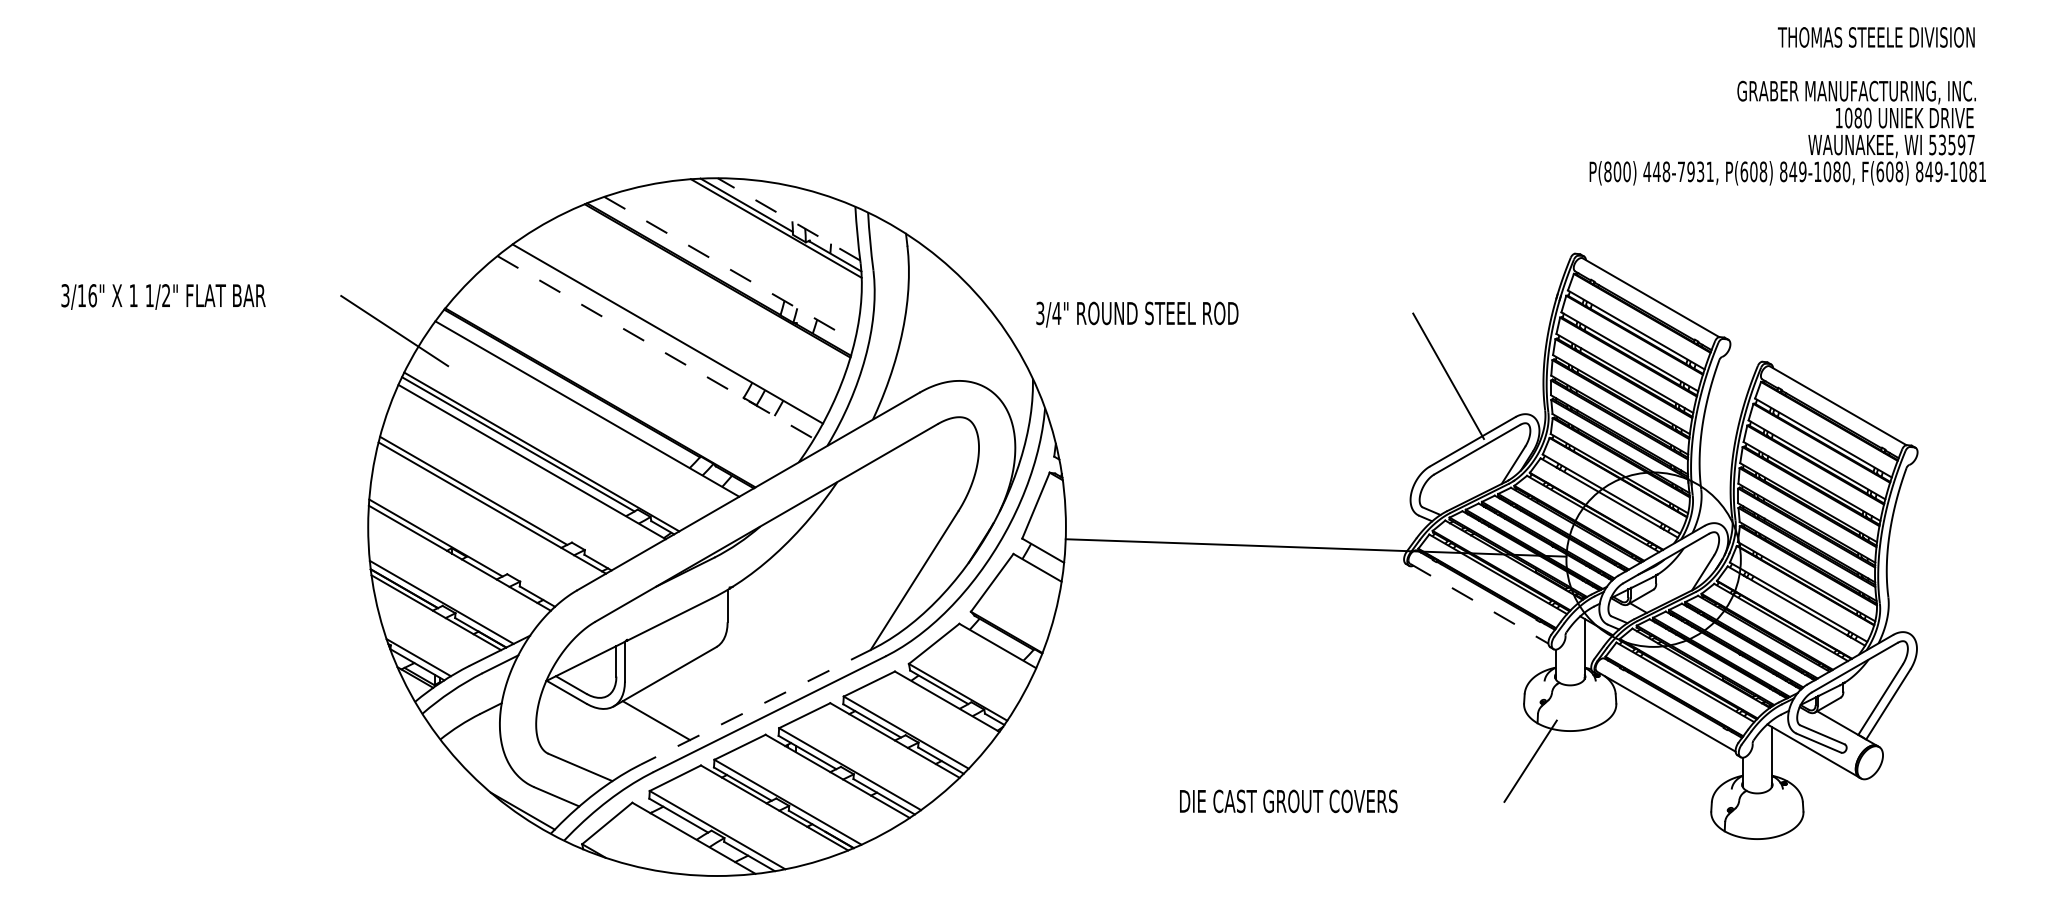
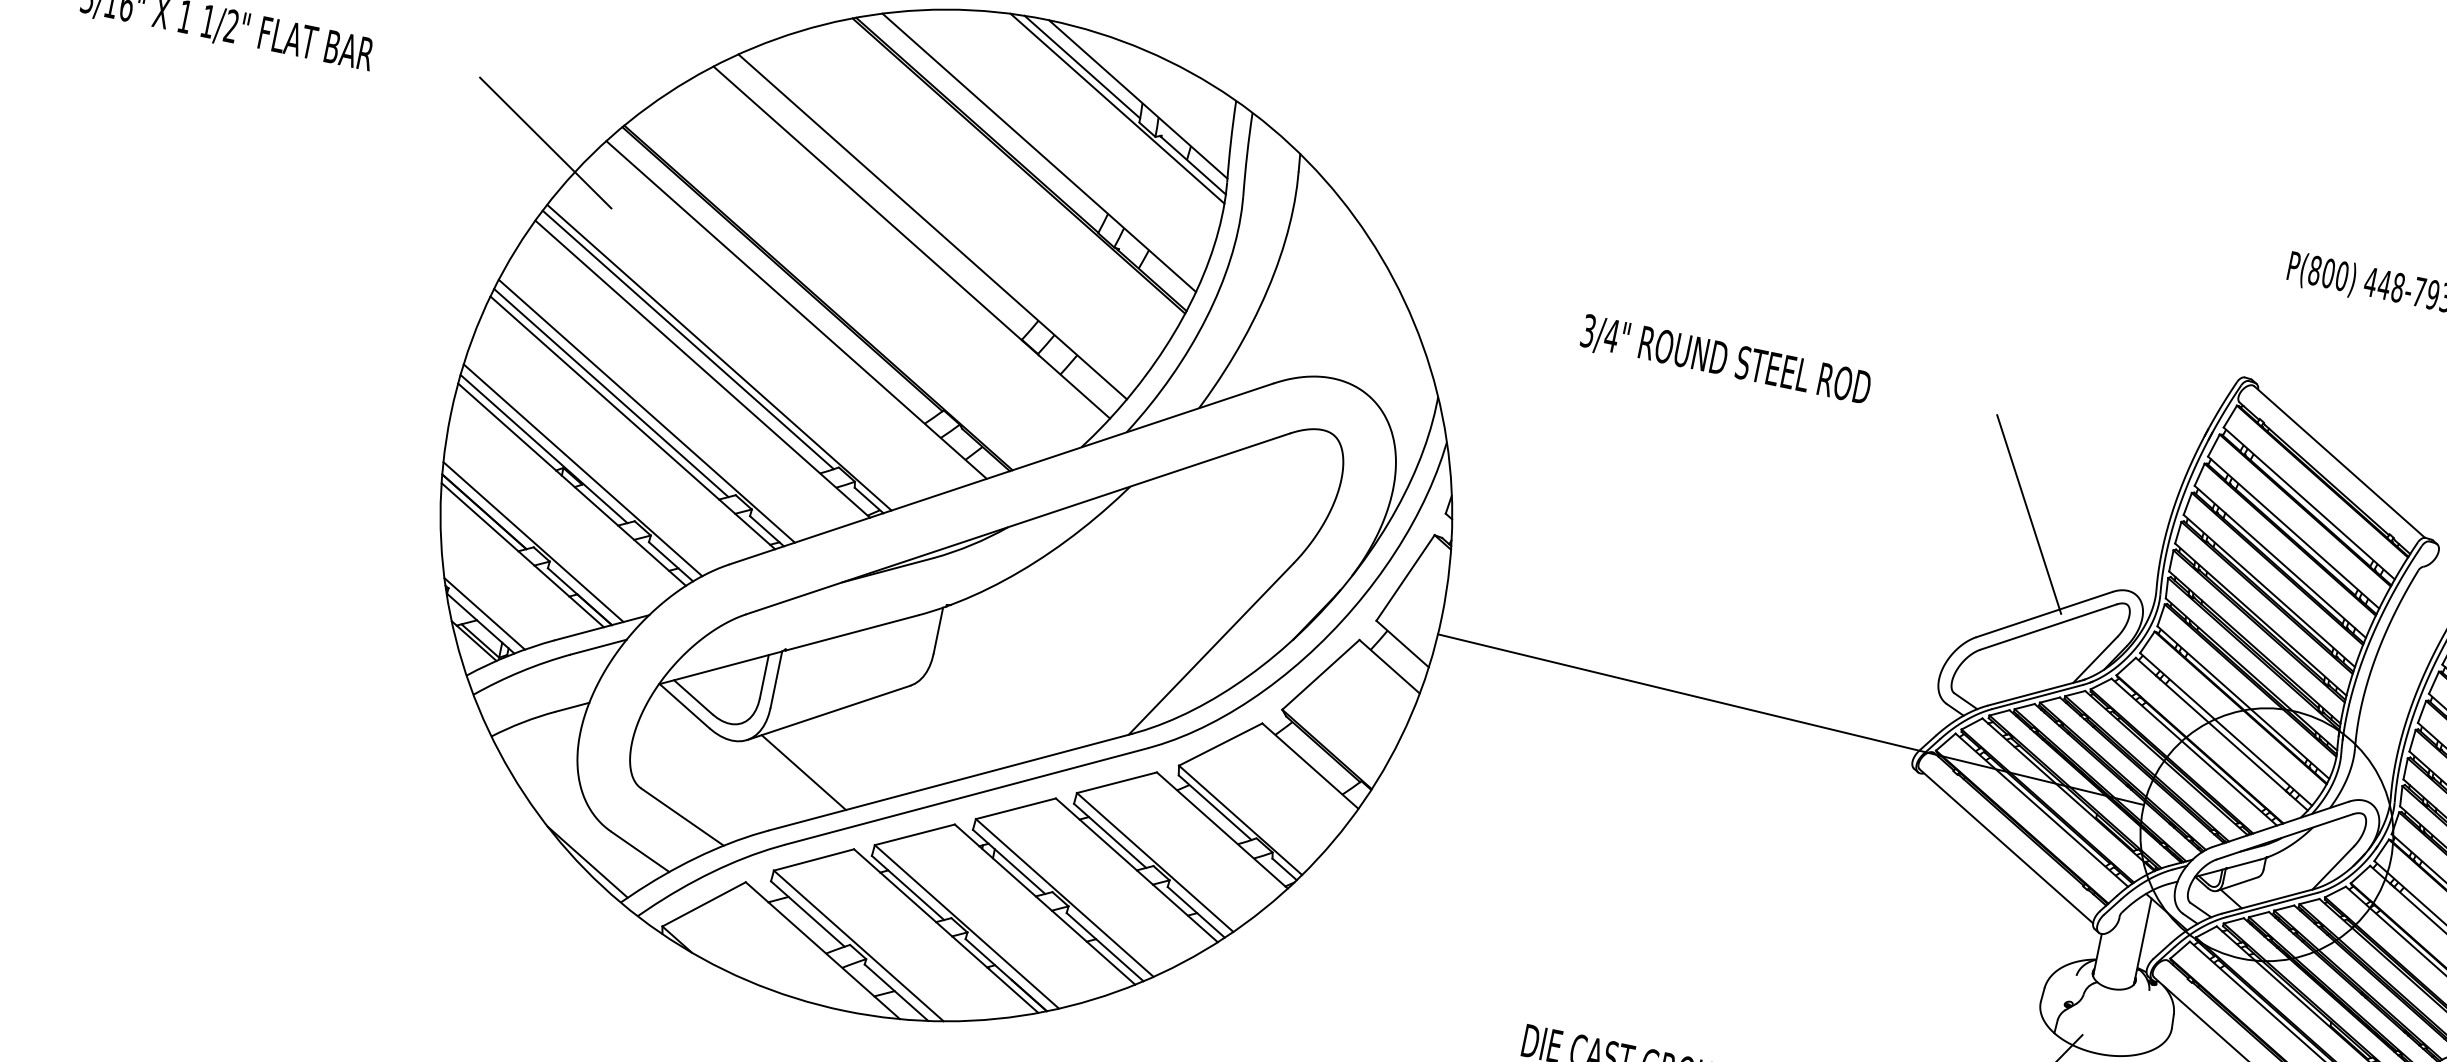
line: (788, 219) -> (1137, 99), dashed -> solid
line: (729, 269) -> (1039, 153), dashed -> solid
text: (1137, 314) -> (1726, 360), moved
line: (655, 347) -> (911, 242), dashed -> solid
line: (500, 497) -> (647, 410), added
line: (464, 546) -> (582, 469), added
line: (1479, 603) -> (2006, 846), dashed -> solid
line: (756, 707) -> (949, 783), dashed -> solid

